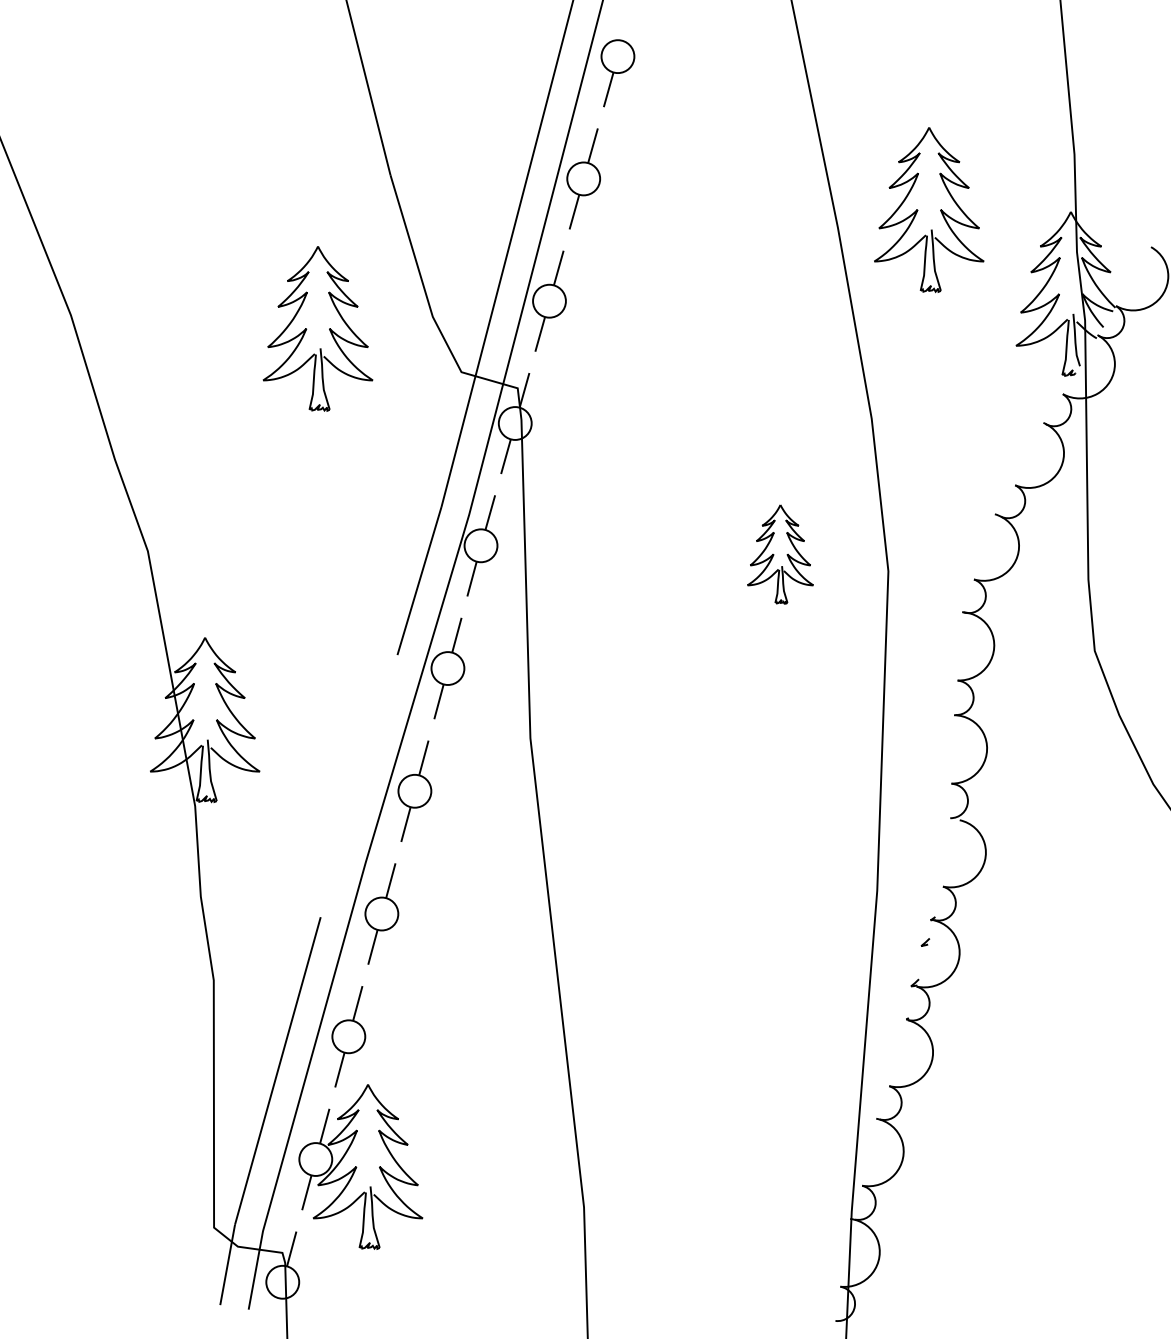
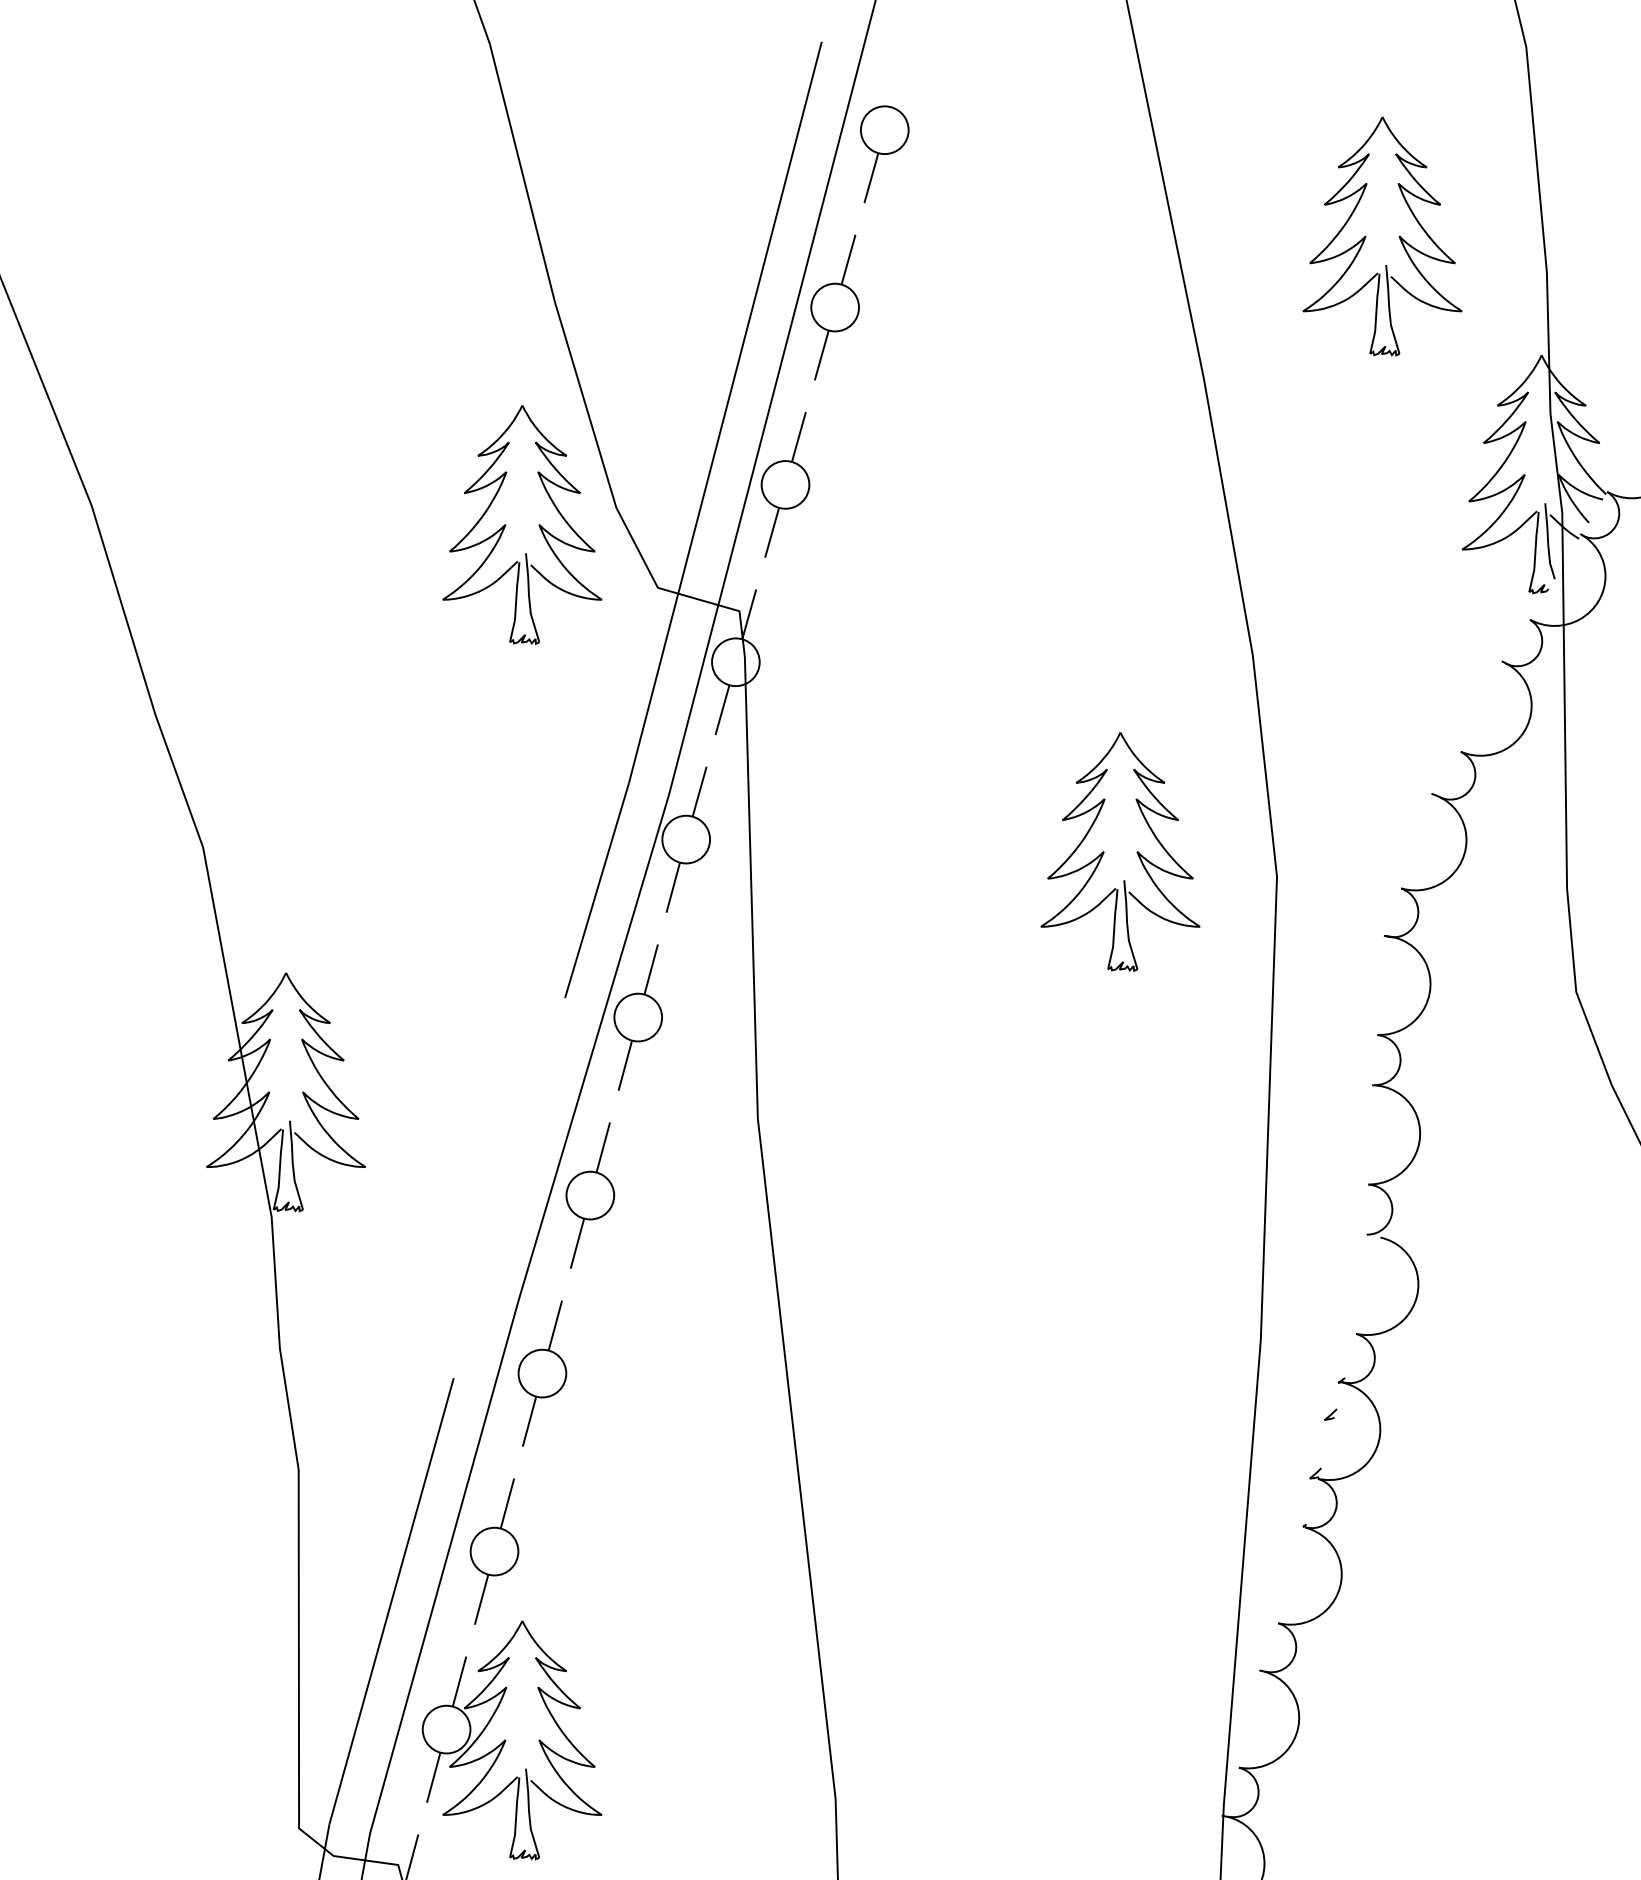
part: (929, 210) -> (1383, 237), moved
part: (317, 328) -> (521, 524), moved
part: (780, 554) -> (1120, 852), size x1.67

